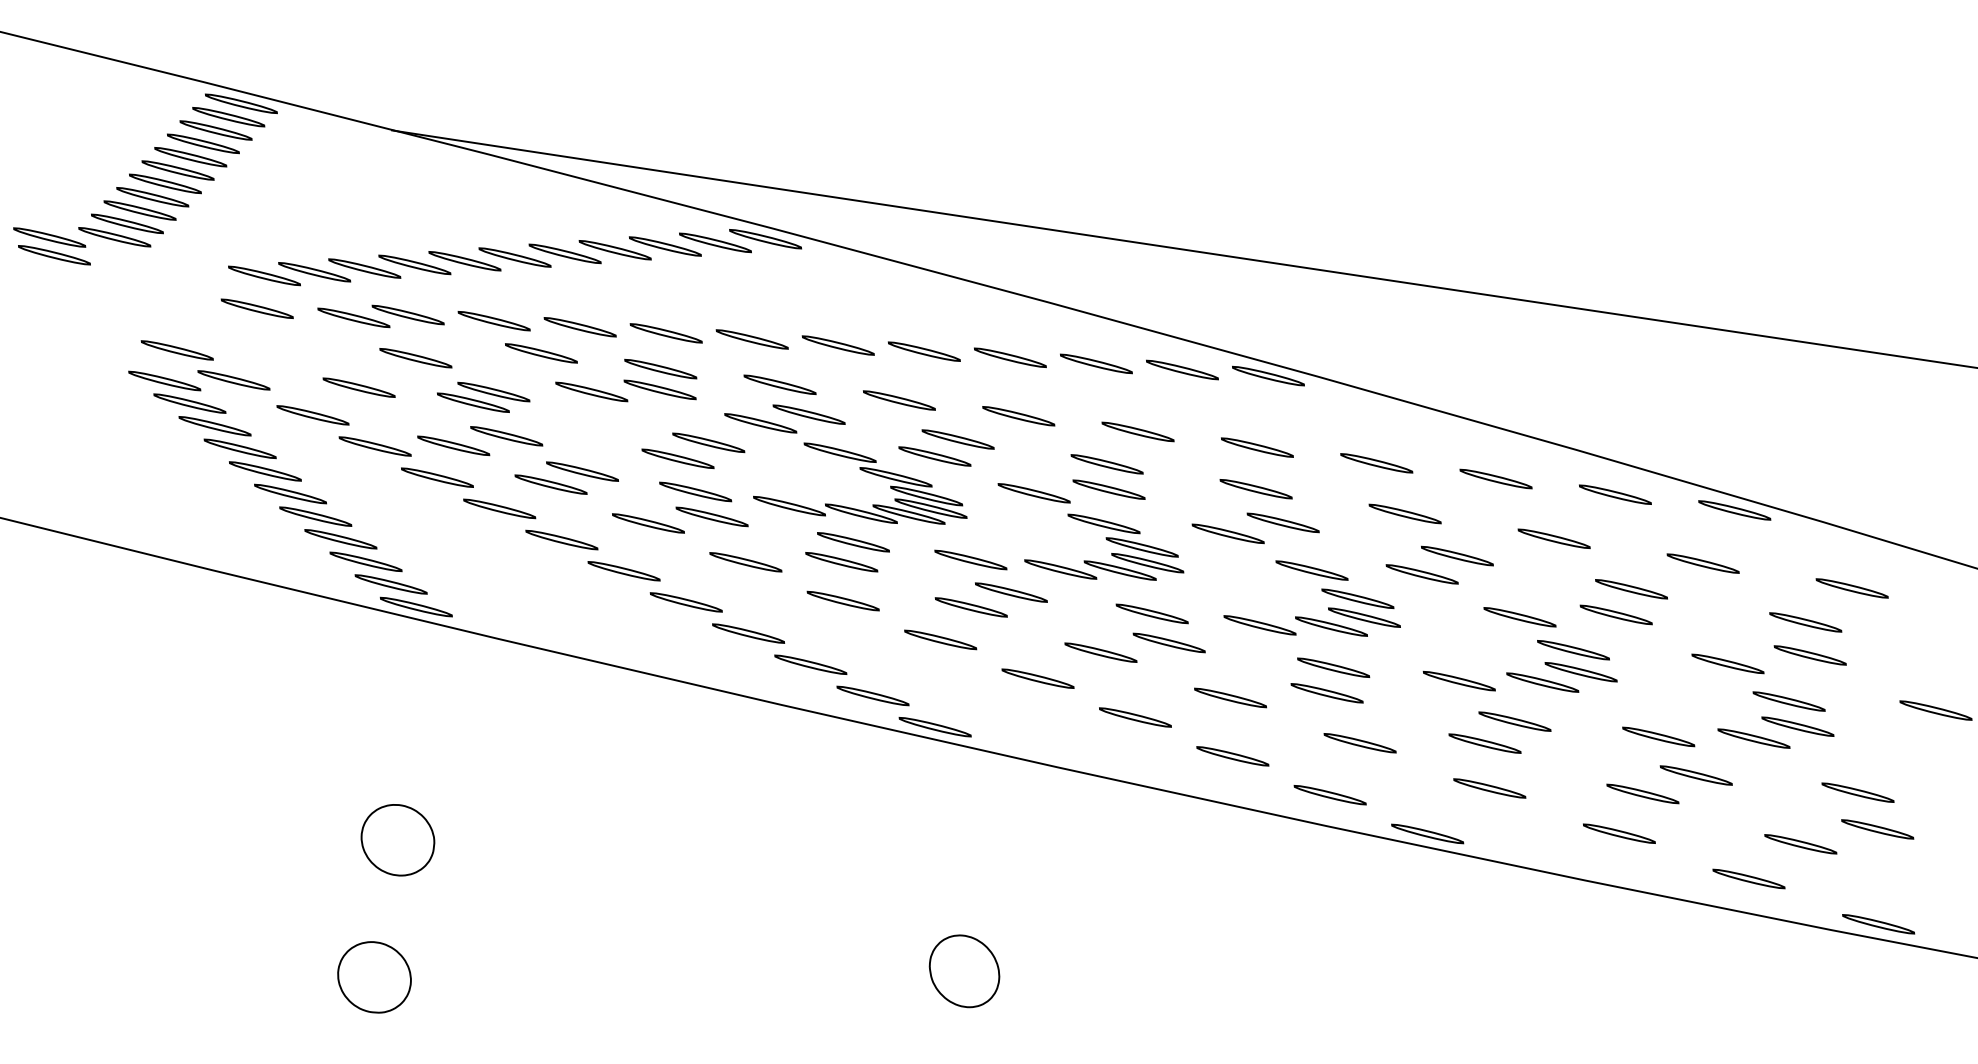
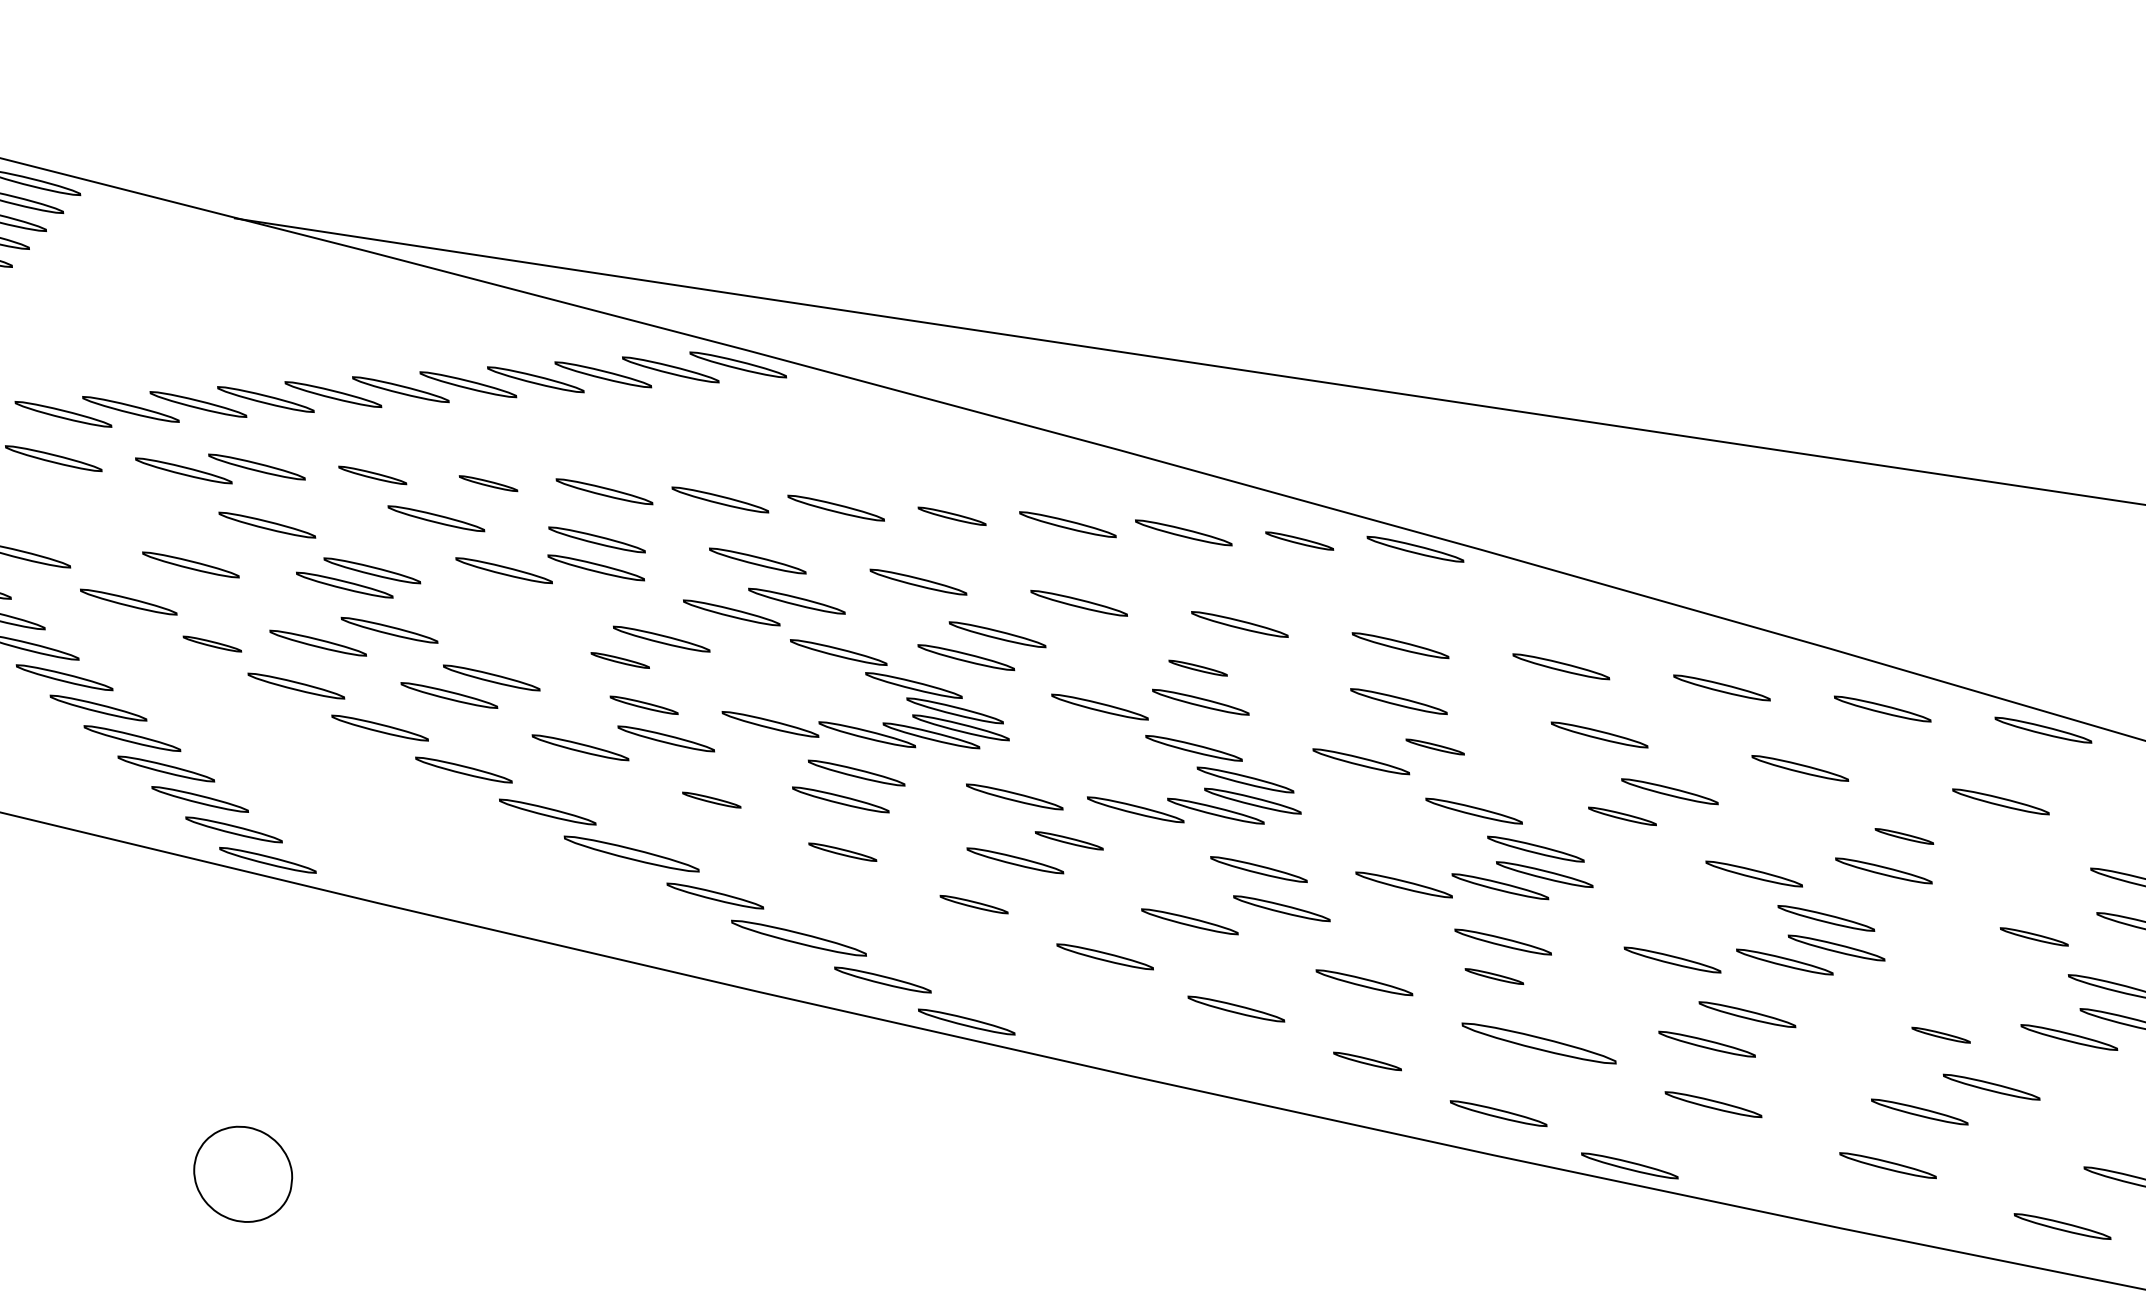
part: (493, 321) -> (371, 475), size x0.7
part: (579, 327) -> (487, 483), size x0.6
part: (924, 351) -> (952, 516), size x0.7
part: (1182, 369) -> (1299, 540), size x0.7
part: (374, 446) -> (211, 644), size x0.6
part: (677, 458) -> (619, 660), size x0.6
part: (1106, 464) -> (1197, 668), size x0.6
part: (695, 491) -> (643, 704), size x0.7
part: (1282, 522) -> (1434, 746), size x0.6
part: (745, 562) -> (711, 800), size x0.6
part: (1421, 574) -> (1621, 816), size x0.7
part: (1631, 589) -> (1904, 836), size x0.6
part: (1011, 592) -> (1069, 840), size x0.7
part: (842, 600) -> (841, 851), size x0.7
part: (685, 602) -> (630, 854), size x1.4
part: (940, 639) -> (973, 904), size x0.7
part: (1727, 663) -> (2033, 936), size x0.7
part: (810, 664) -> (798, 937), size x1.4
part: (1326, 693) -> (1493, 976), size x0.6
part: (1658, 736) -> (1940, 1034), size x0.6
part: (1359, 743) -> (1538, 1044), size x1.6
part: (1232, 756) -> (1367, 1061), size x0.7

